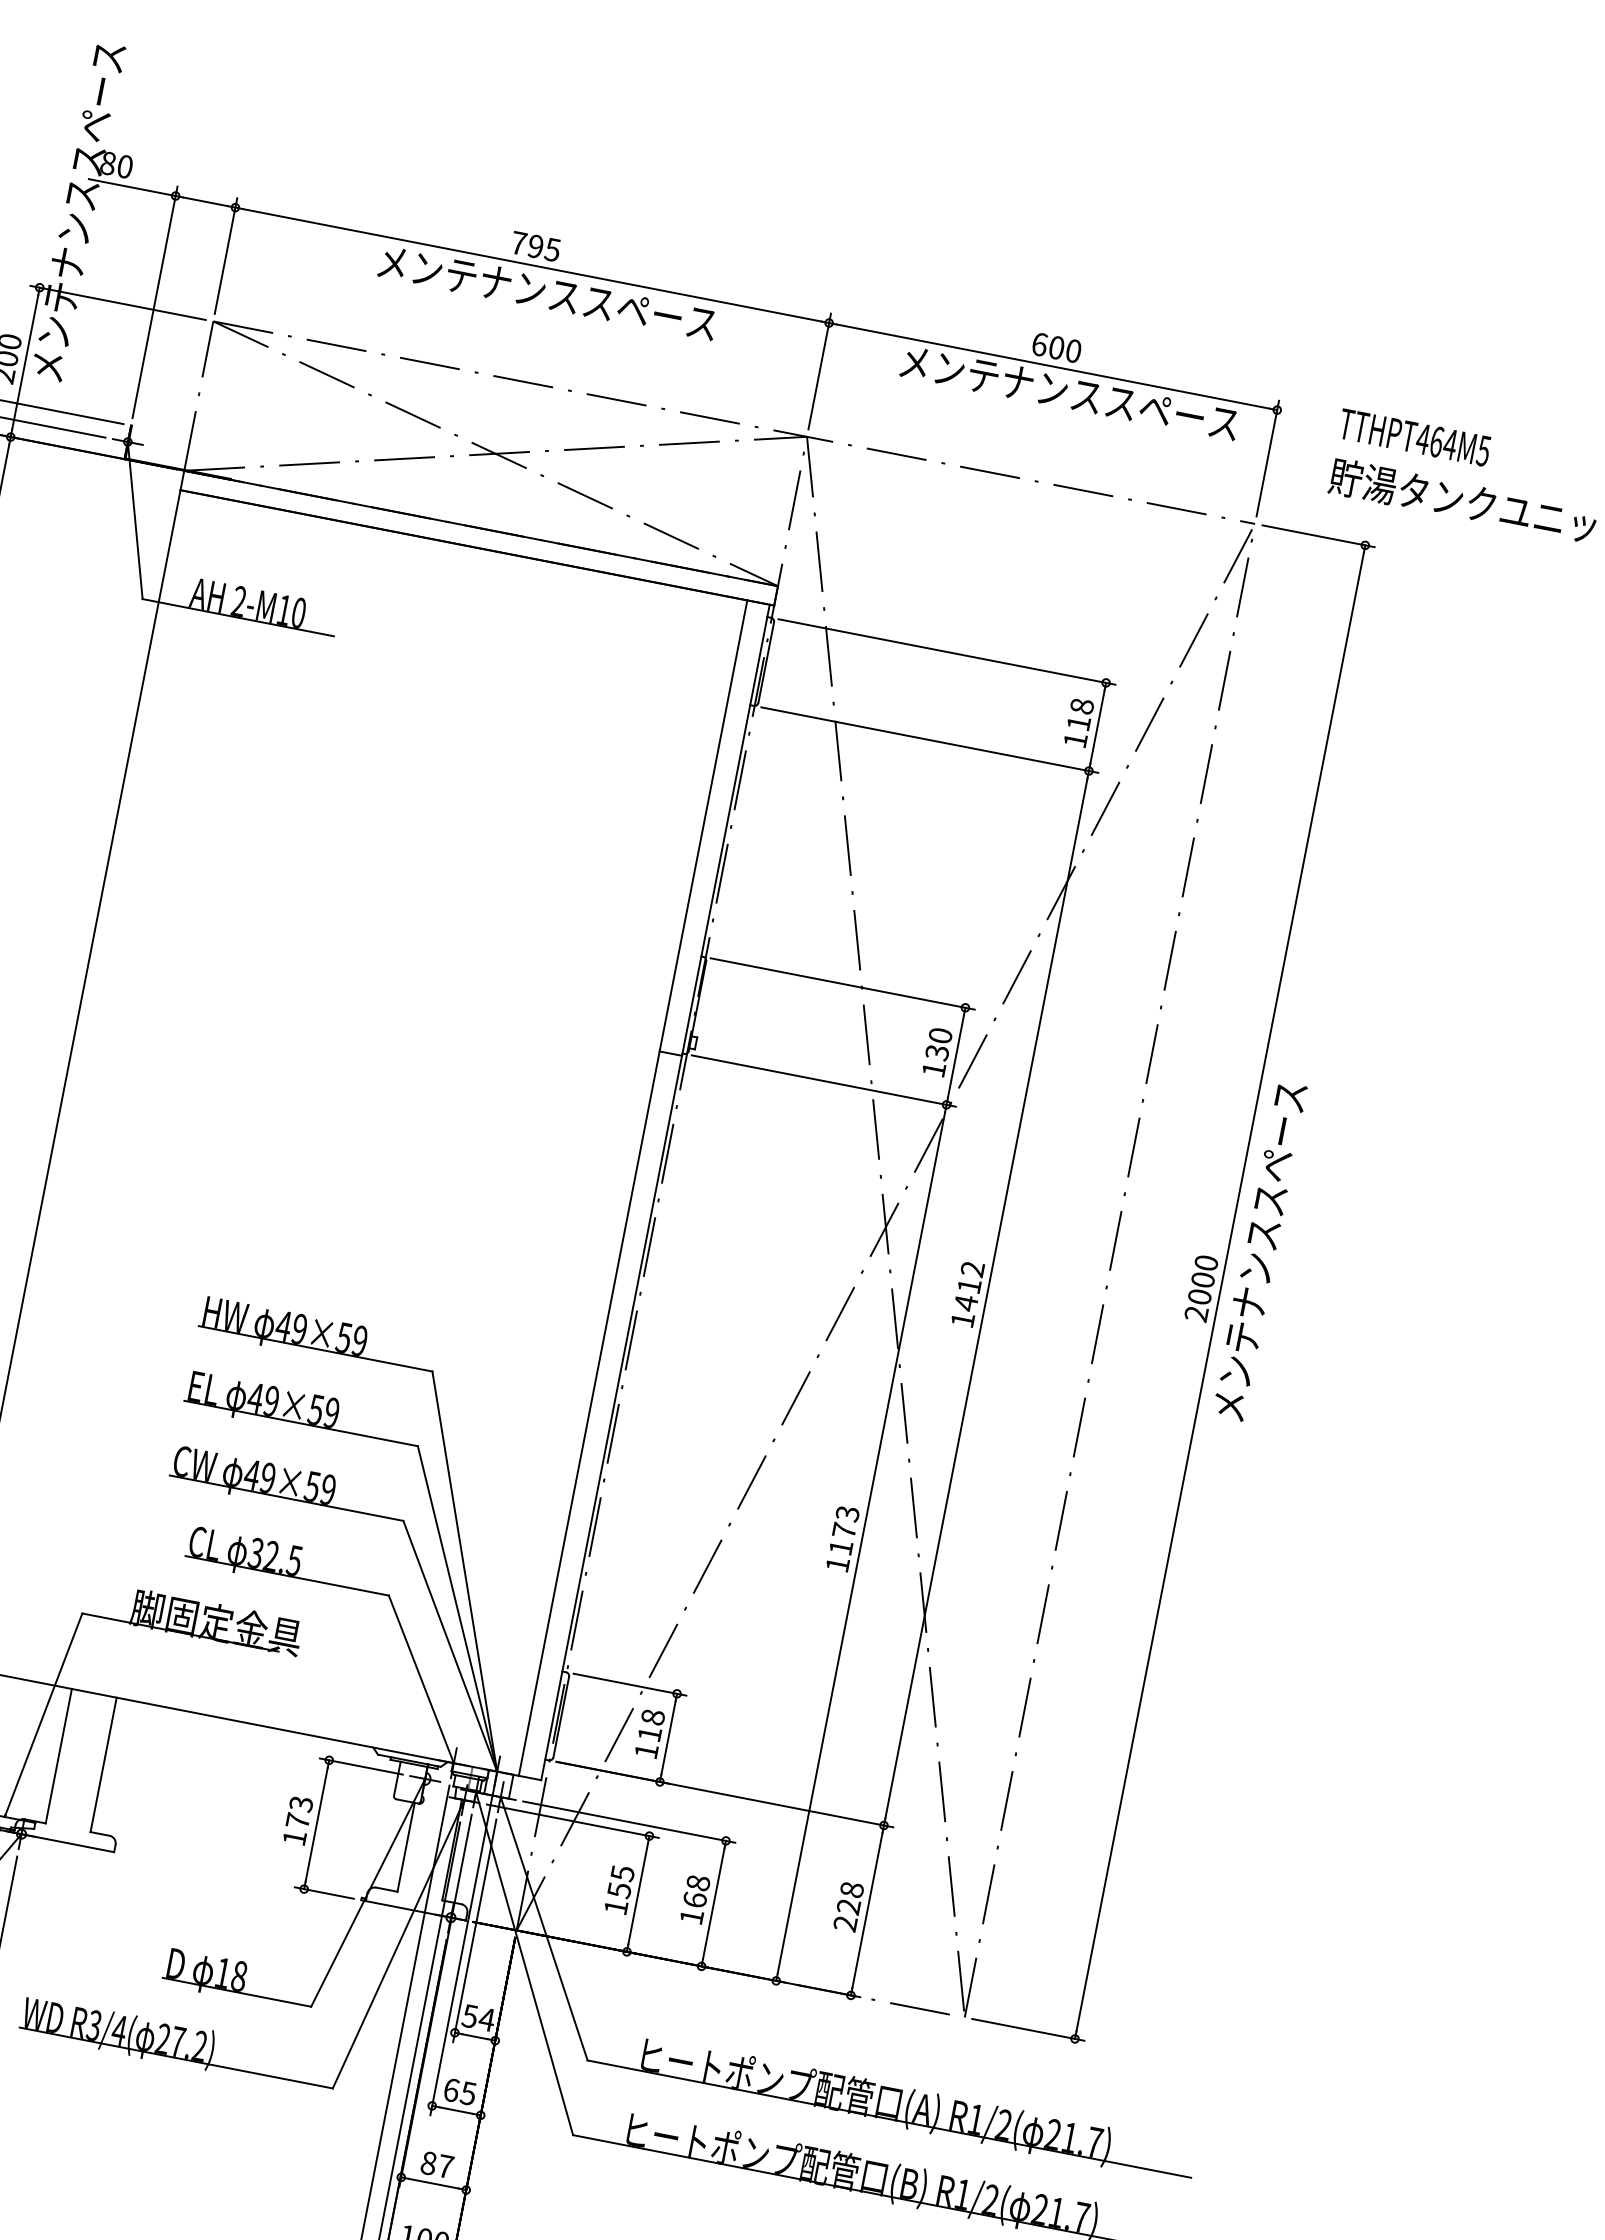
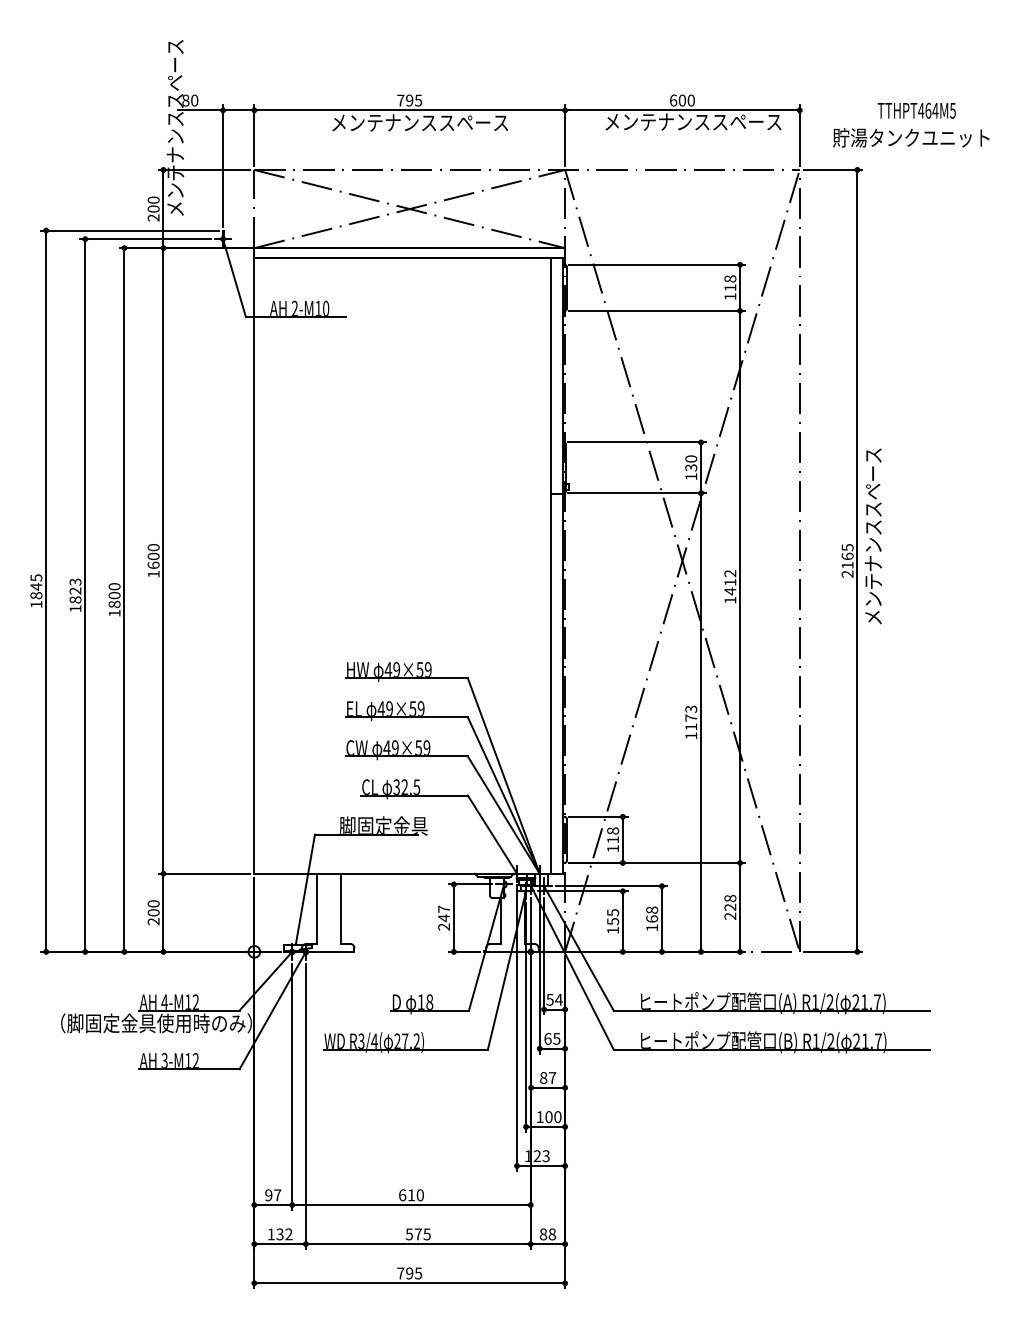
text: (1414, 436) -> (916, 110), moved
text: (1202, 1279) -> (847, 556), 2000 -> 2165
text: (298, 1819) -> (444, 917), 173 -> 247

